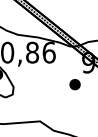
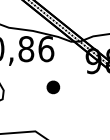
part: (74, 84) -> (52, 87), moved

